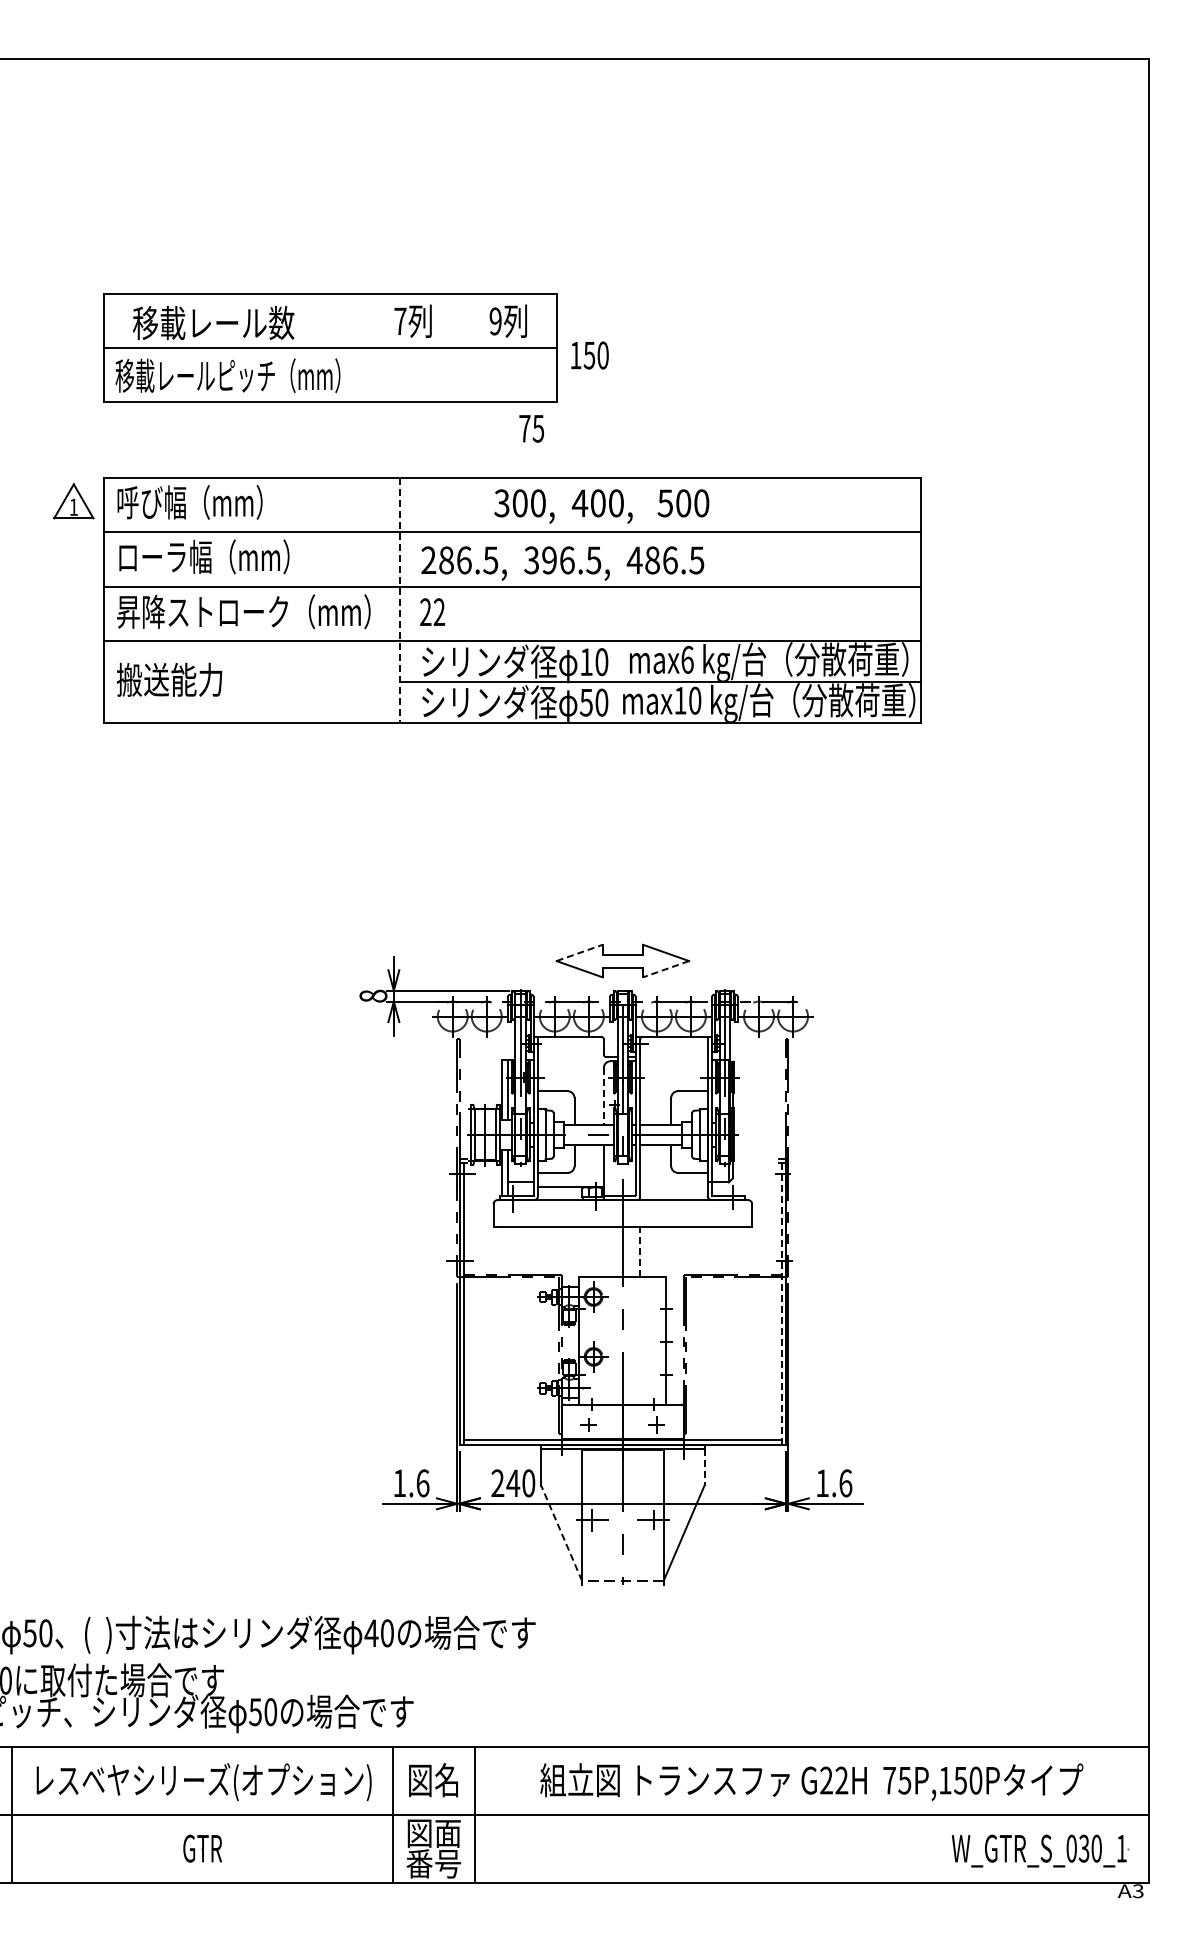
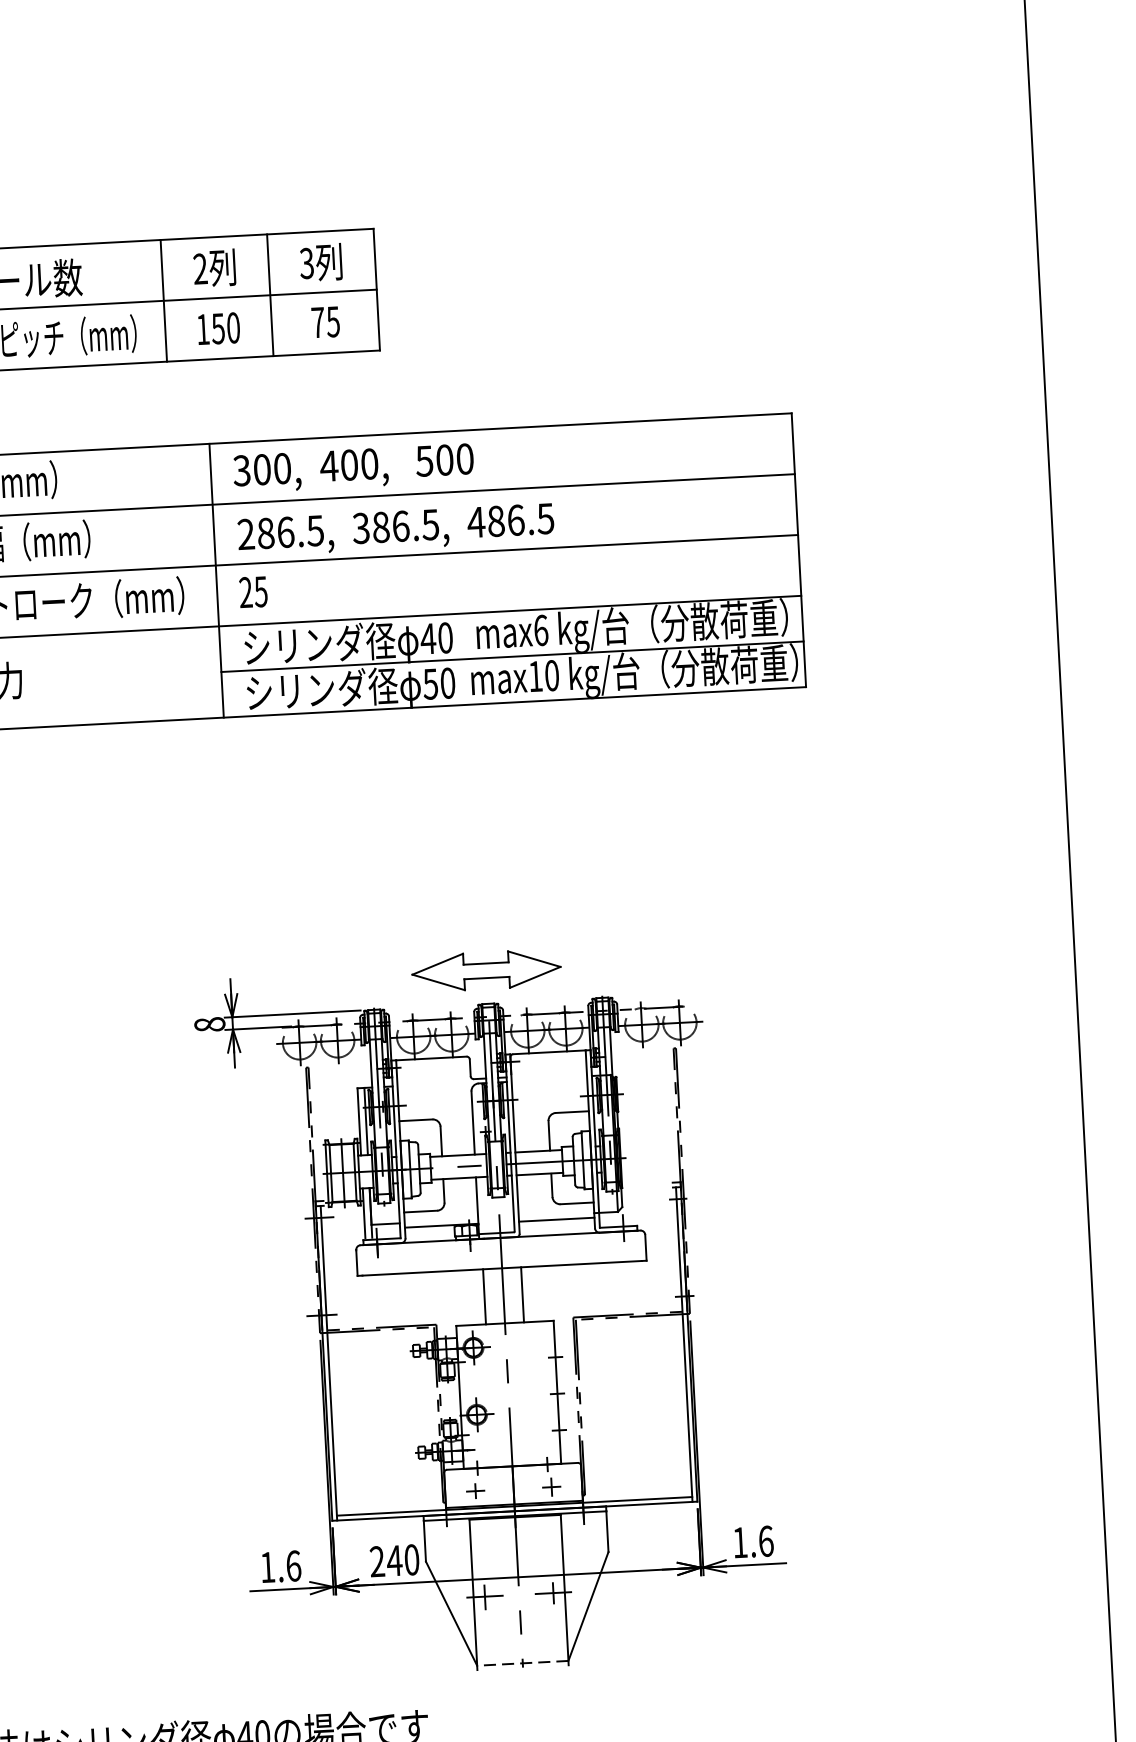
text: (400, 320) -> (200, 268), 7 -> 2
text: (495, 321) -> (306, 263), 9 -> 3
line: (366, 347) -> (164, 300), added
line: (461, 347) -> (270, 294), added
text: (589, 355) -> (218, 328), moved
text: (531, 428) -> (325, 322), moved
text: (601, 506) -> (353, 468), moved
text: (549, 560) -> (381, 527), 396.5, -> 386.5,
line: (400, 600) -> (216, 580), dashed -> solid
text: (439, 612) -> (261, 592), 22 -> 25
text: (586, 661) -> (428, 638), 10 -> 40
line: (580, 952) -> (438, 963), dashed -> solid
line: (665, 969) -> (534, 977), dashed -> solid
line: (603, 1096) -> (472, 1123), dashed -> solid
line: (673, 1186) -> (556, 1219), added
line: (605, 1251) -> (484, 1296), added
line: (639, 1251) -> (522, 1294), dashed -> solid
line: (781, 1303) -> (683, 1344), dashed -> solid
line: (704, 1467) -> (607, 1531), dashed -> solid
line: (561, 1533) -> (451, 1614), dashed -> solid

